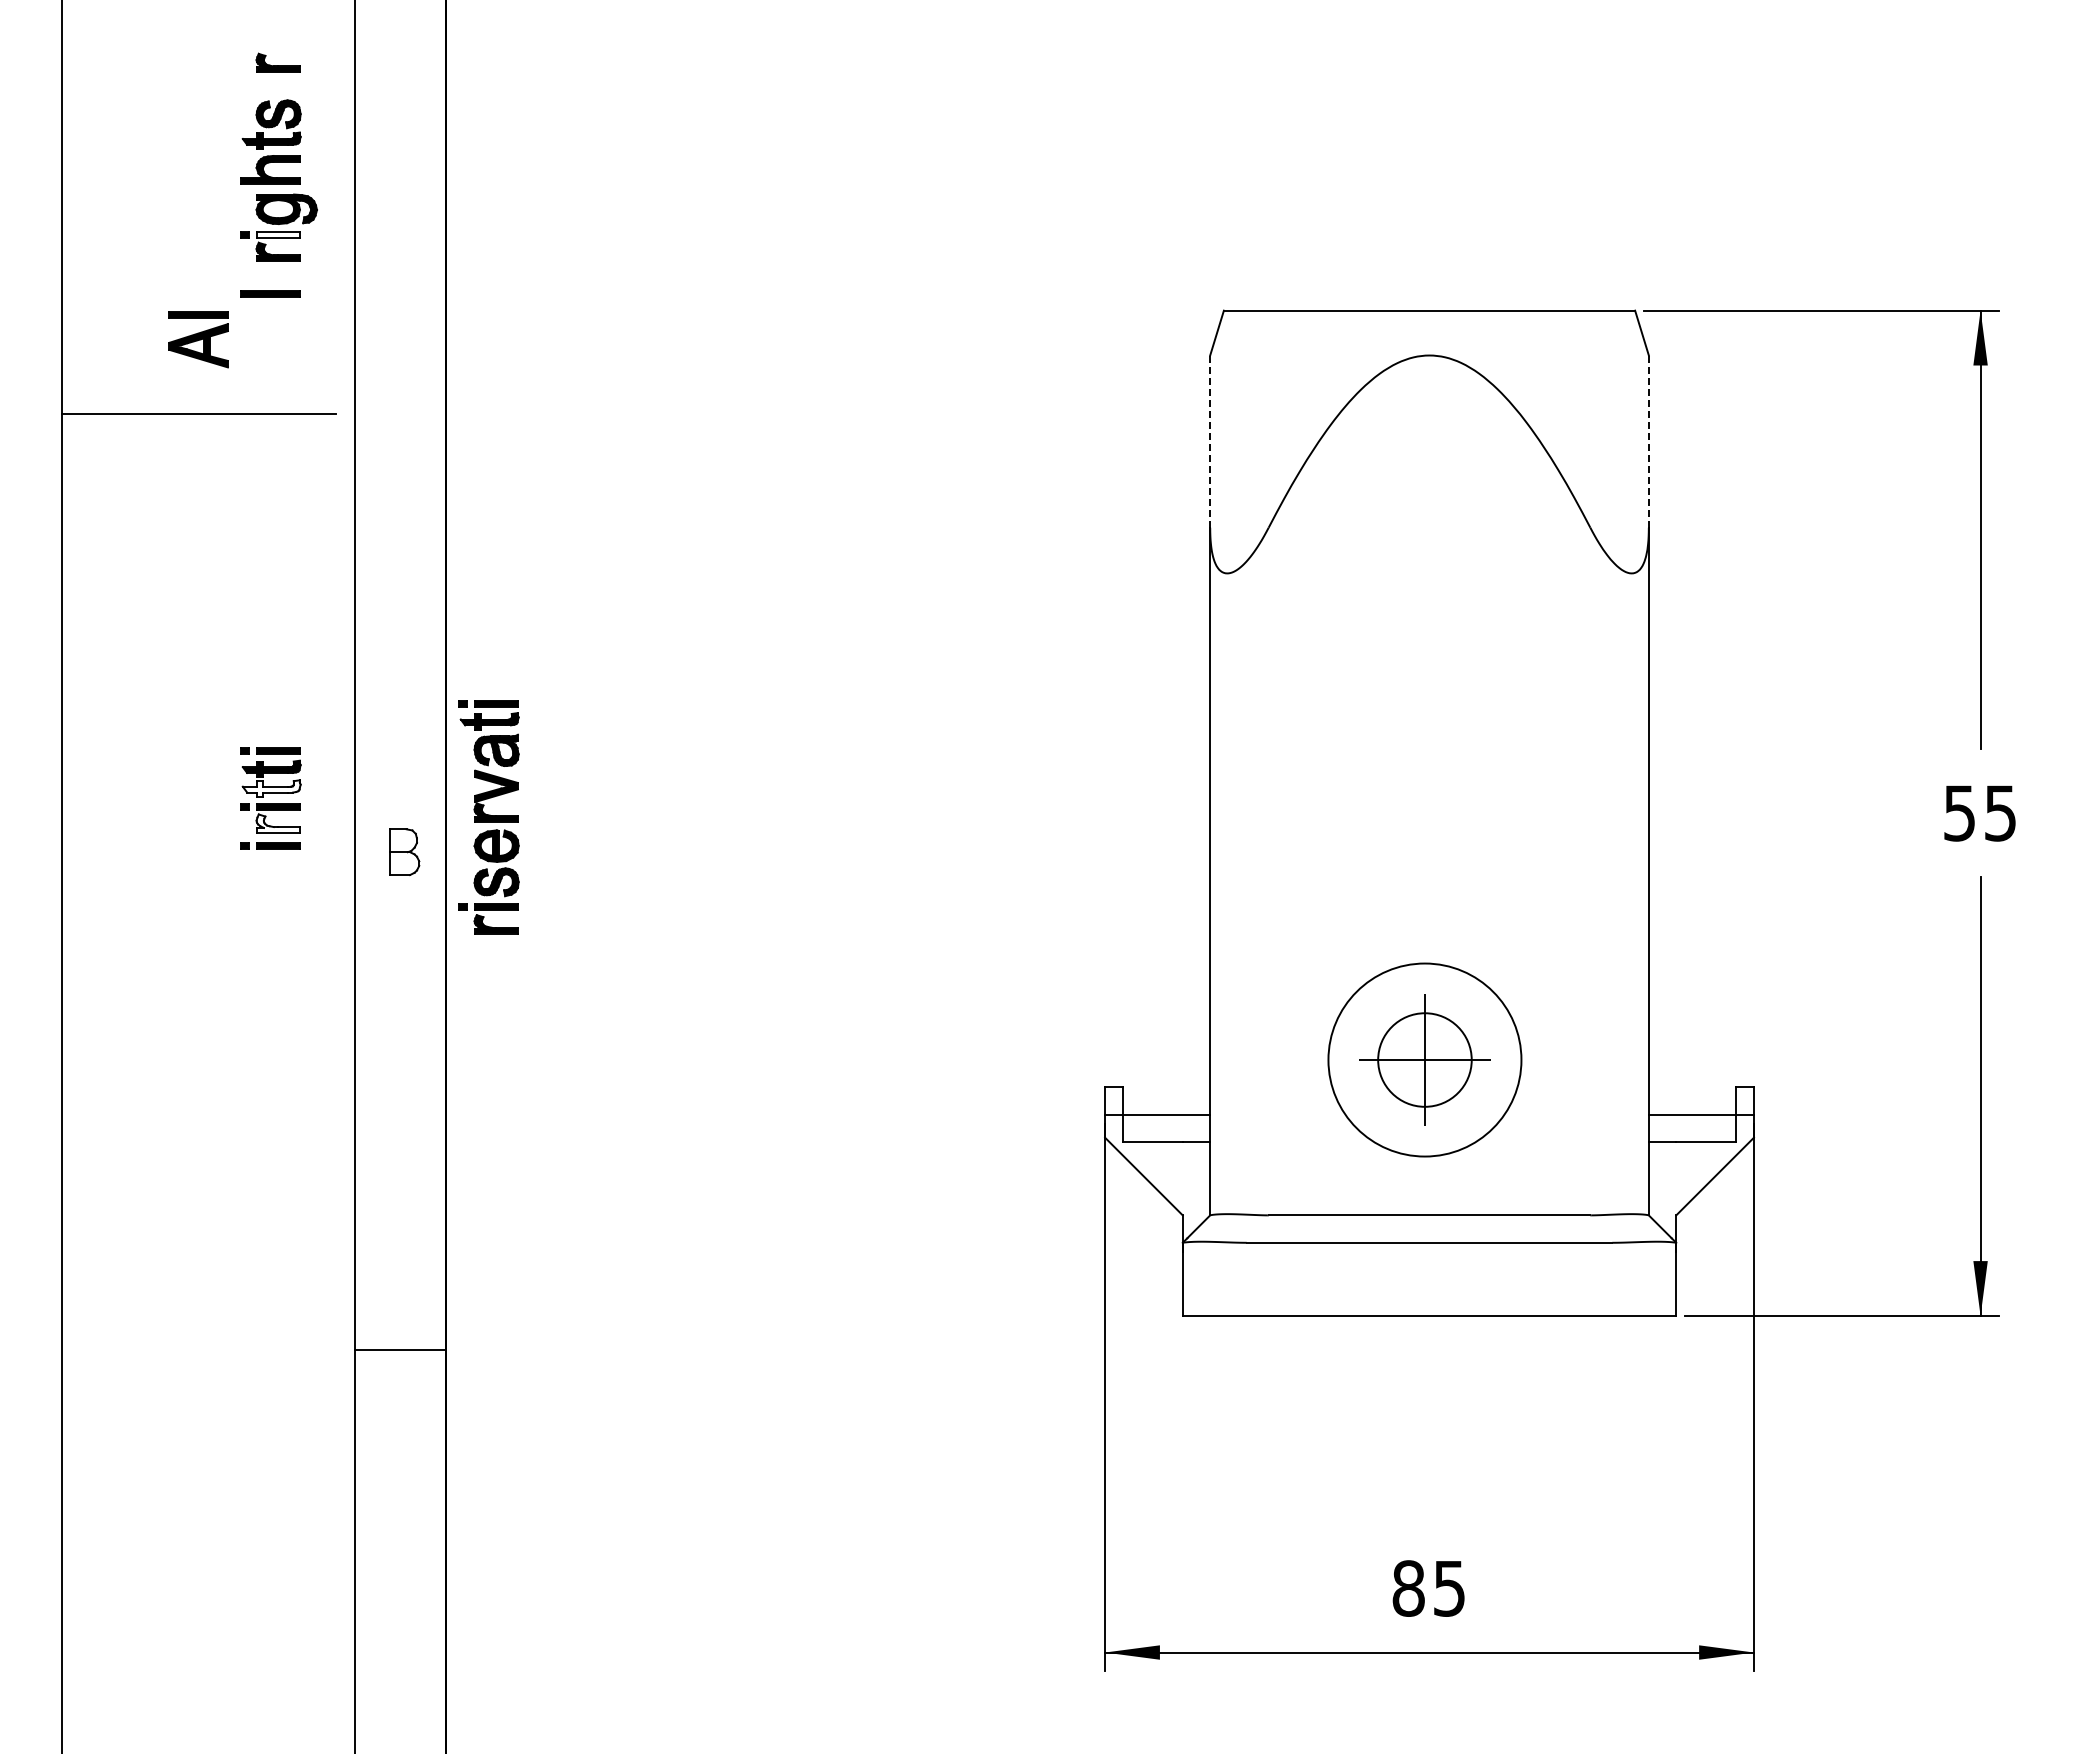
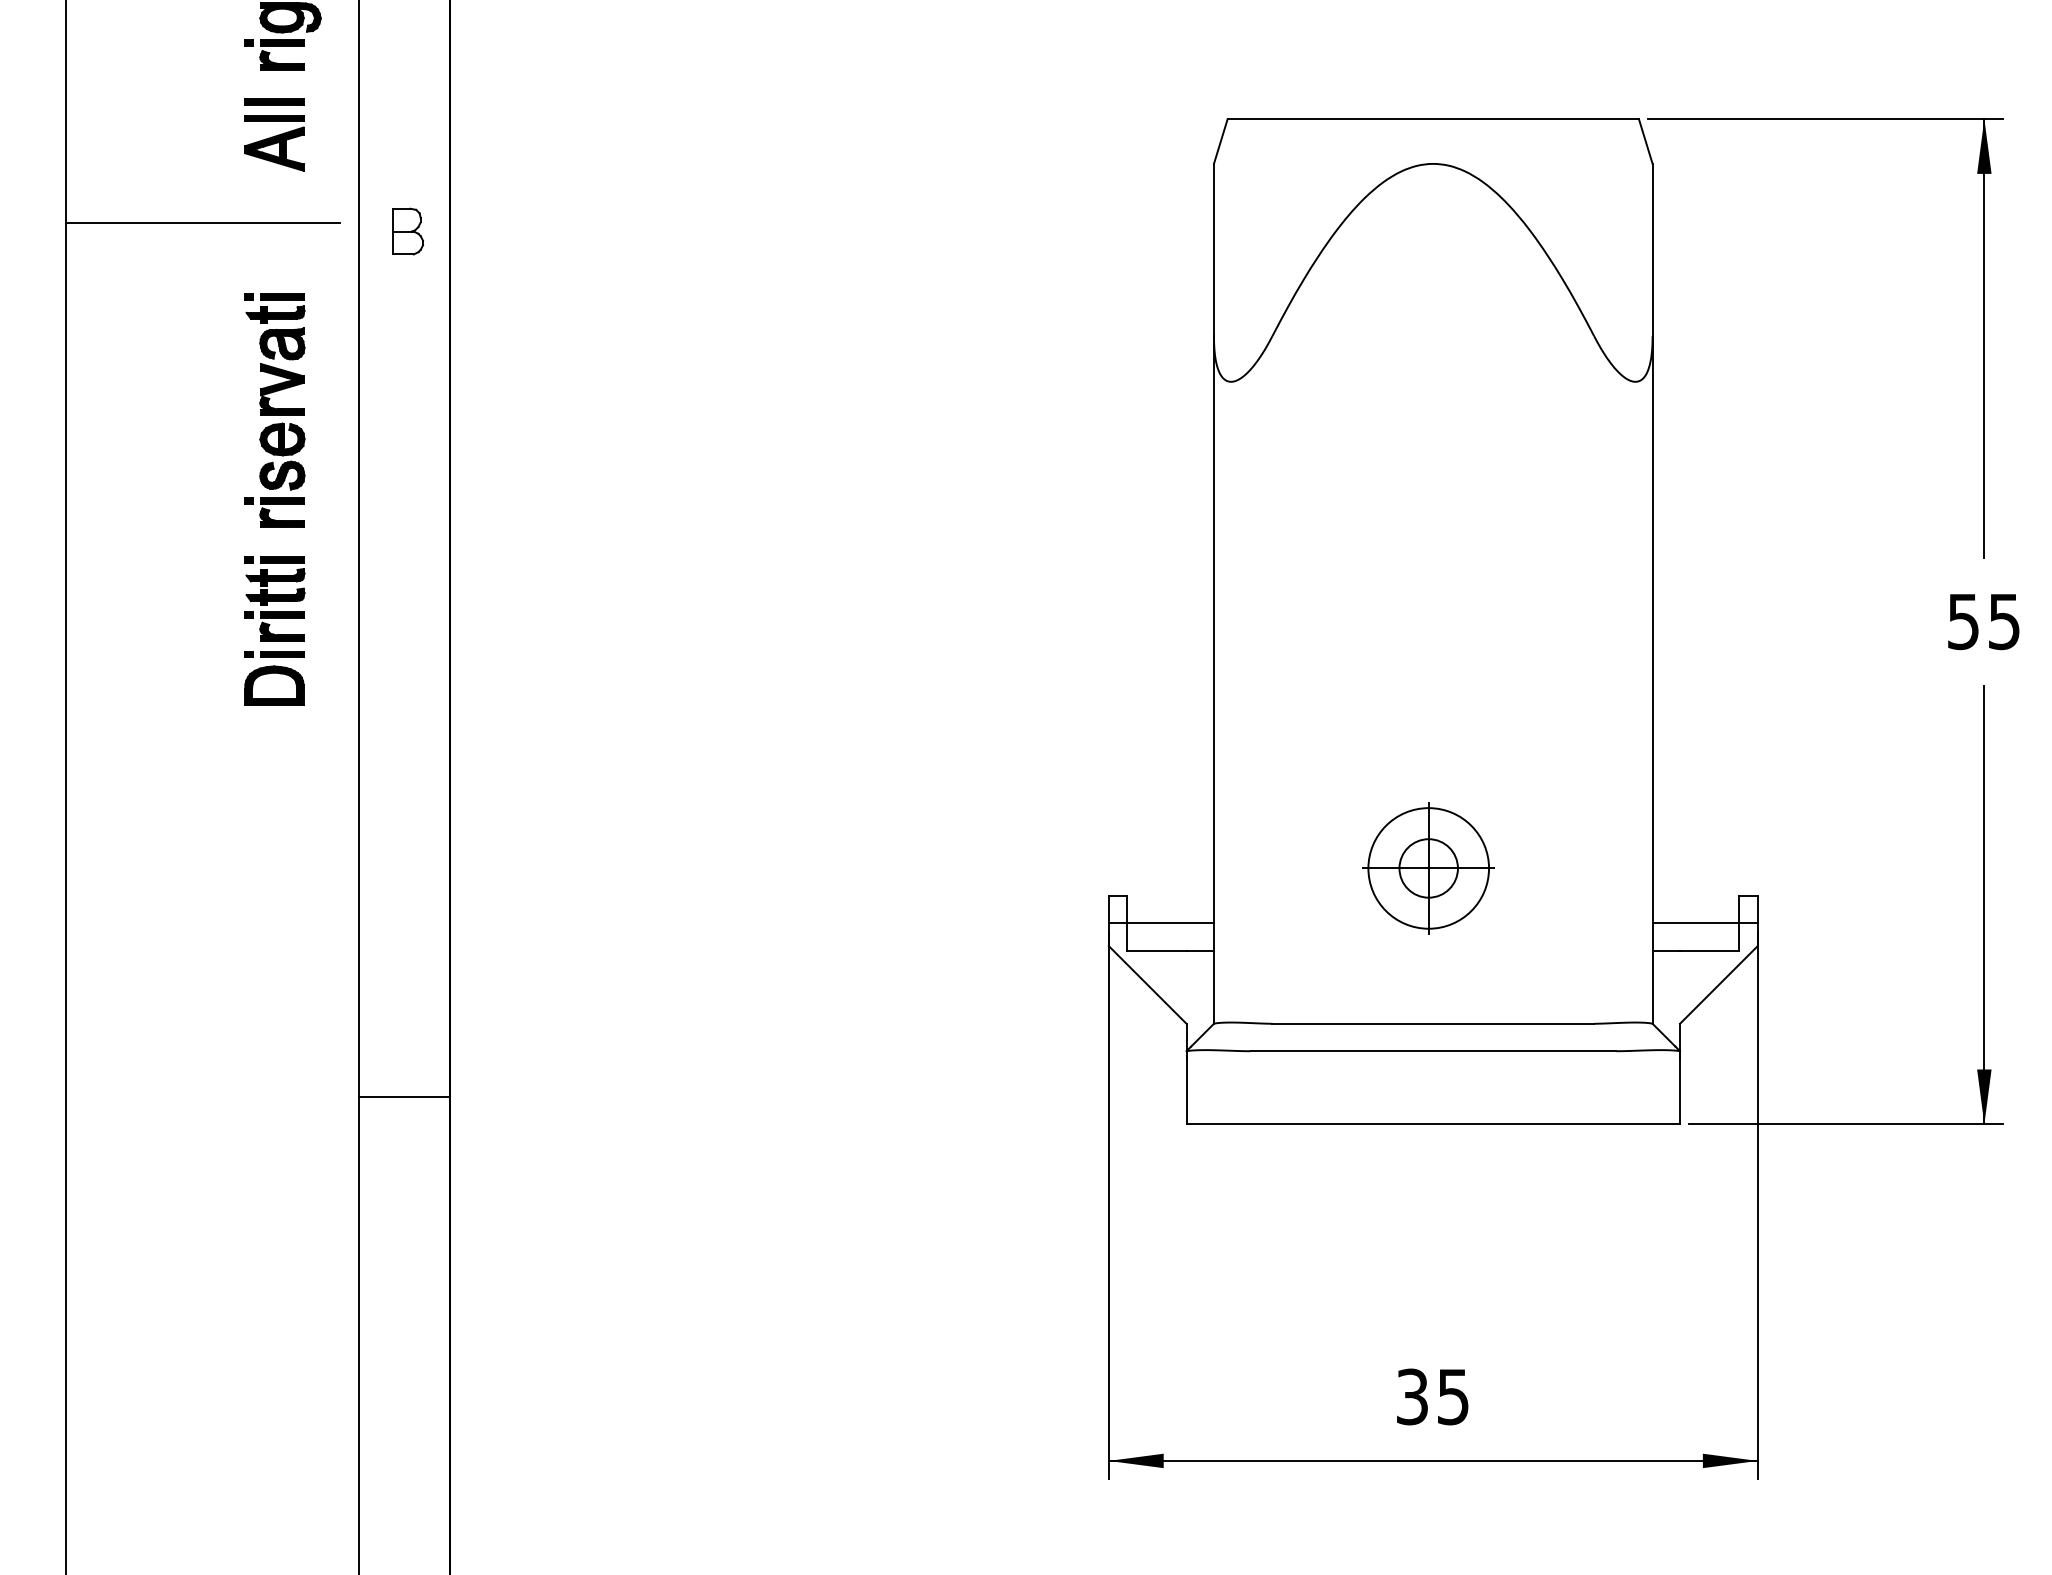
fill: (278, 234) -> (282, 42), added
part: (198, 339) -> (274, 142), moved
line: (1210, 441) -> (1214, 249), dashed -> solid
line: (1648, 441) -> (1652, 249), dashed -> solid
fill: (271, 788) -> (275, 596), added
part: (488, 817) -> (274, 410), moved
fill: (277, 823) -> (281, 631), added
part: (404, 851) -> (408, 230), moved
part: (270, 877) -> (274, 685), added
circle: (1424, 1059) -> (1428, 867), size x0.62
circle: (1424, 1059) -> (1428, 867), size x0.62
line: (400, 1349) -> (404, 1096), moved
text: (1408, 1588) -> (1412, 1396), 85 -> 35

